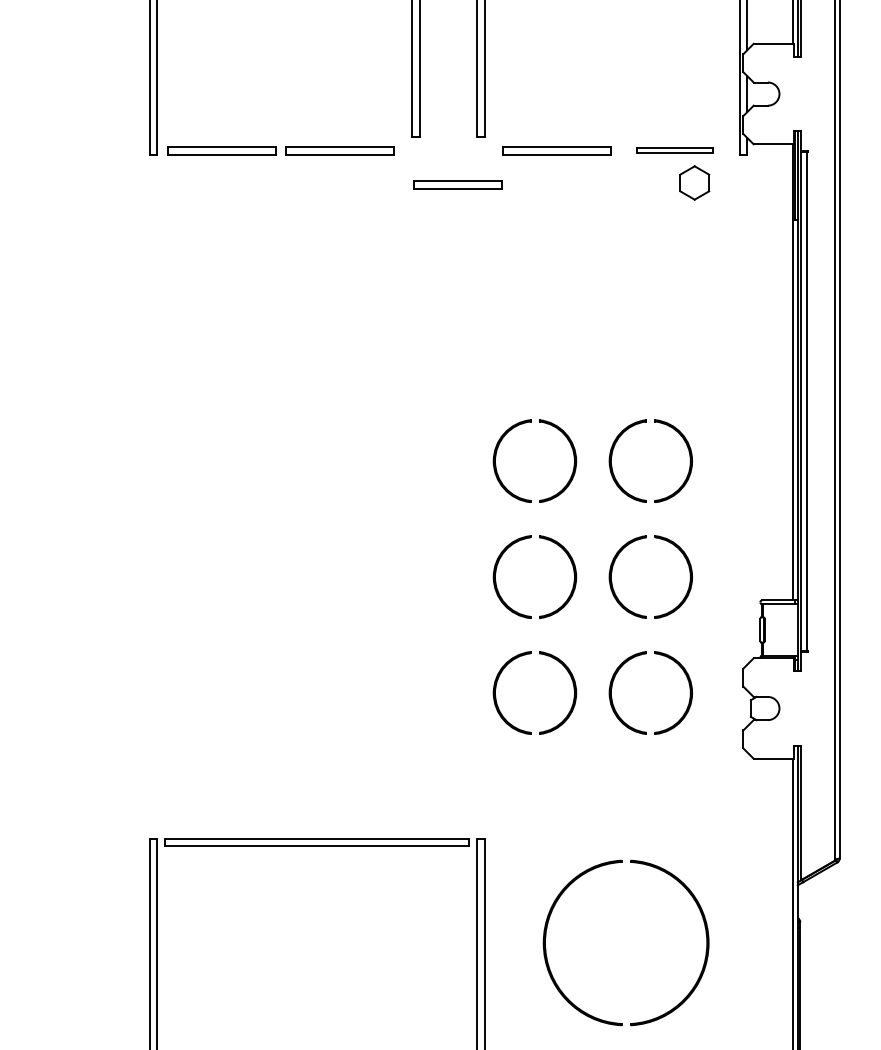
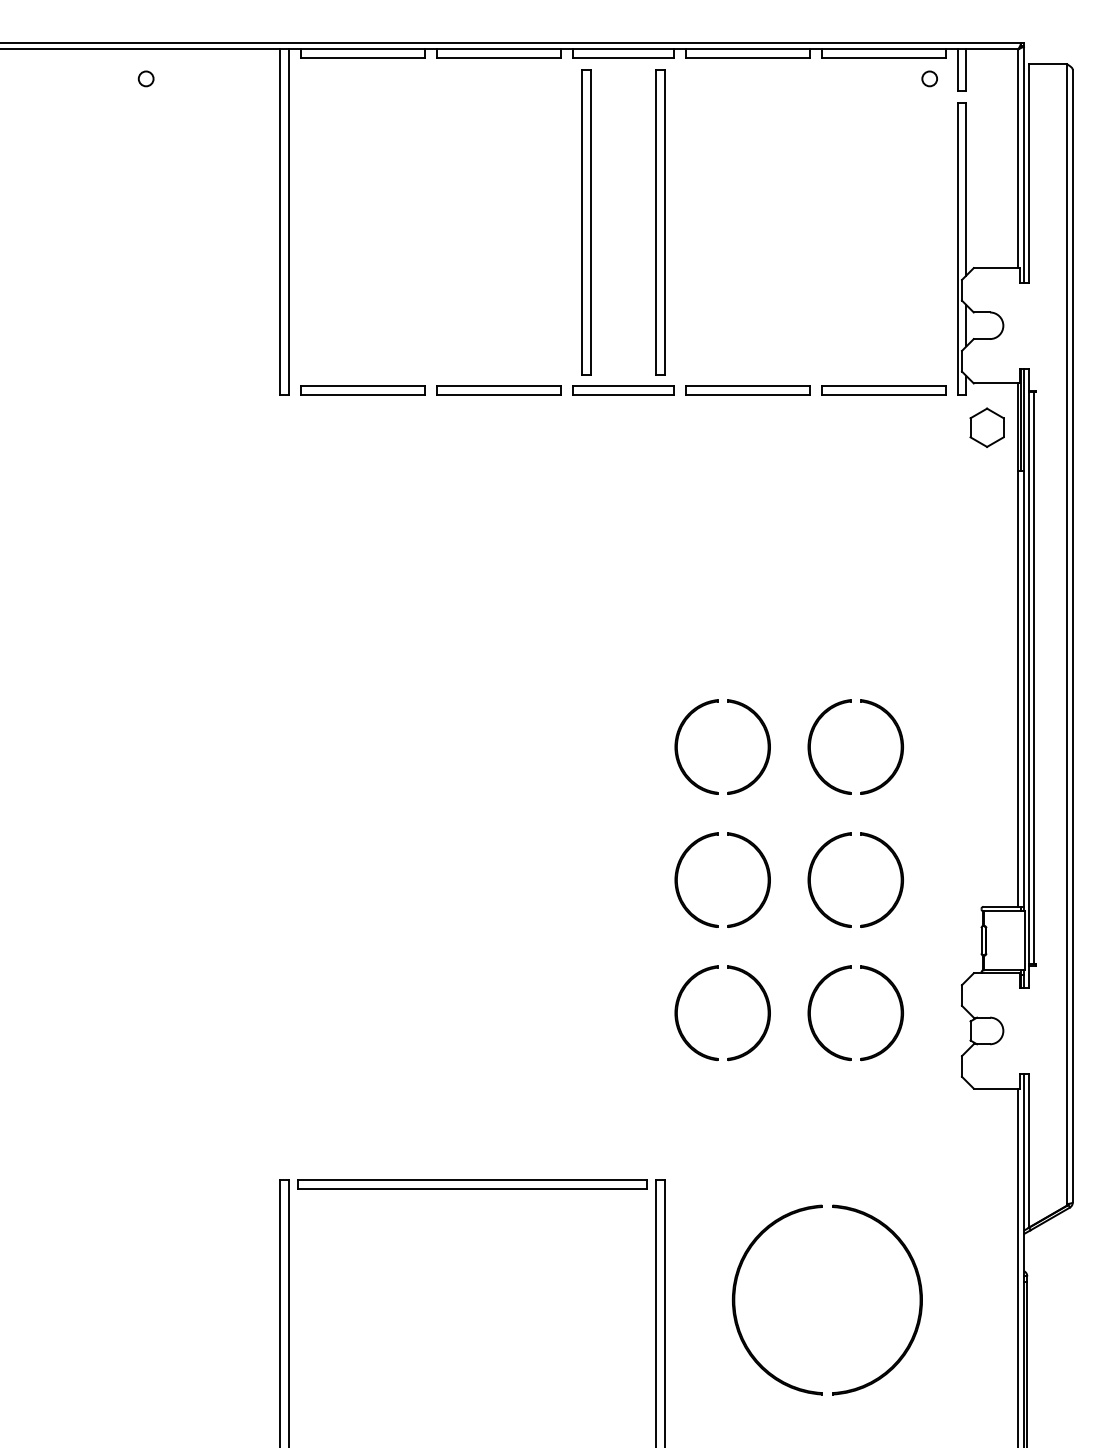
part: (675, 150) -> (883, 390), size x1.43
part: (694, 182) -> (986, 427), moved
part: (458, 184) -> (623, 390), moved

